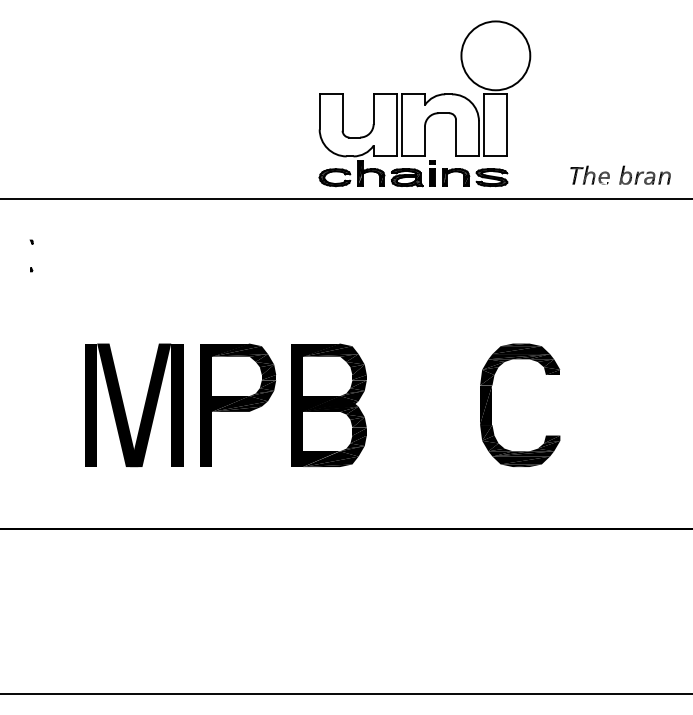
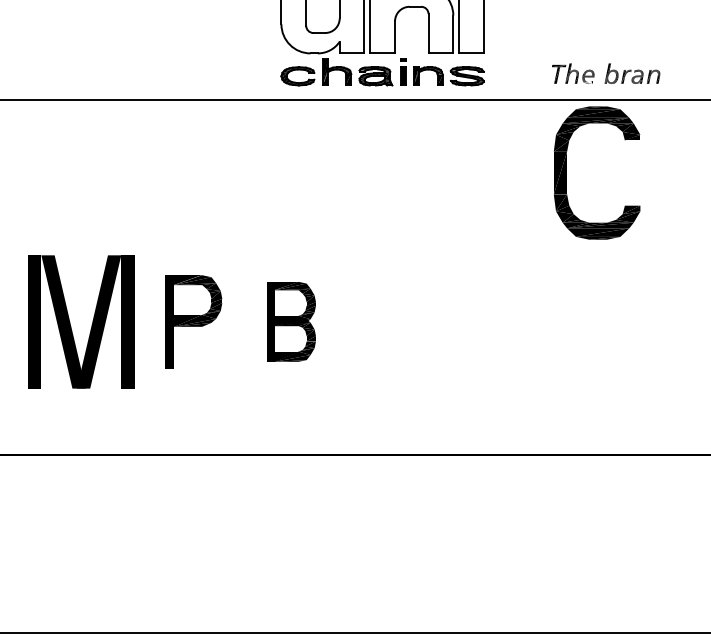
part: (238, 404) -> (193, 321), size x0.7
part: (328, 404) -> (290, 321), size x0.6
part: (491, 404) -> (566, 172), moved

